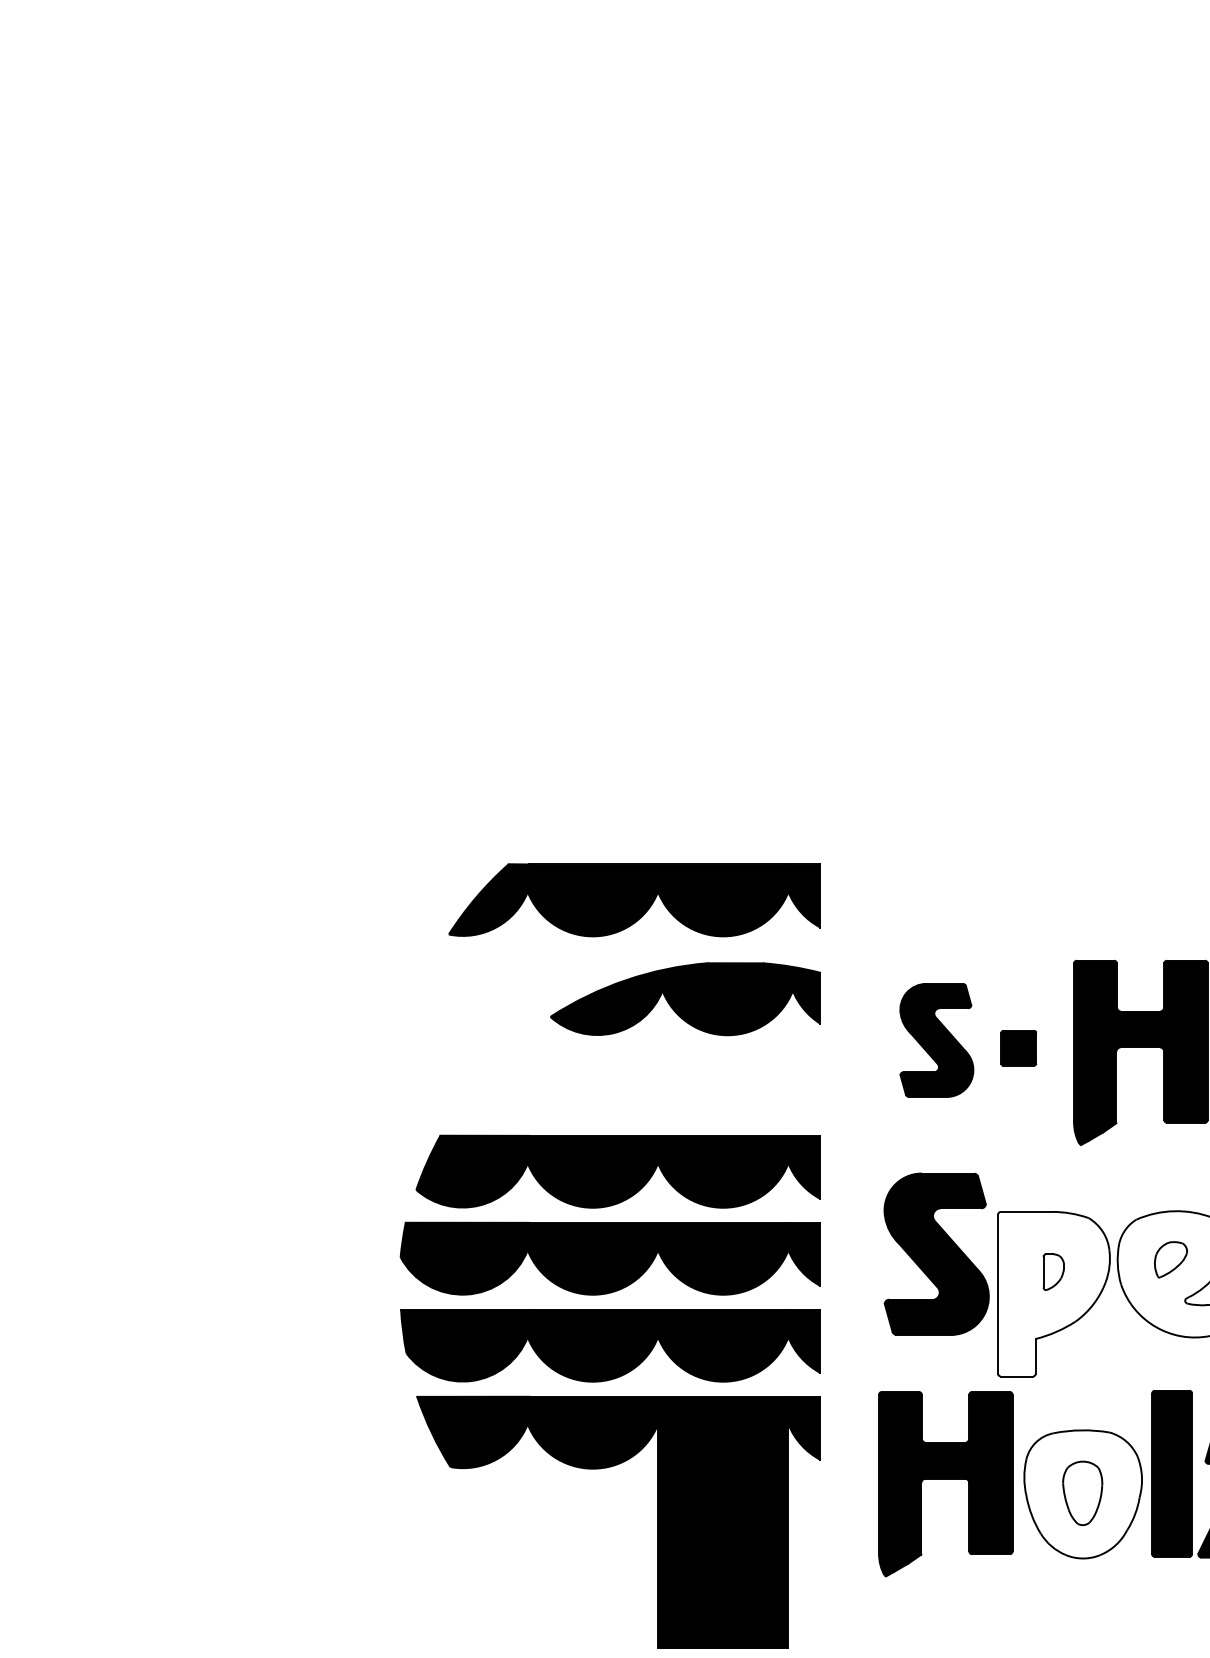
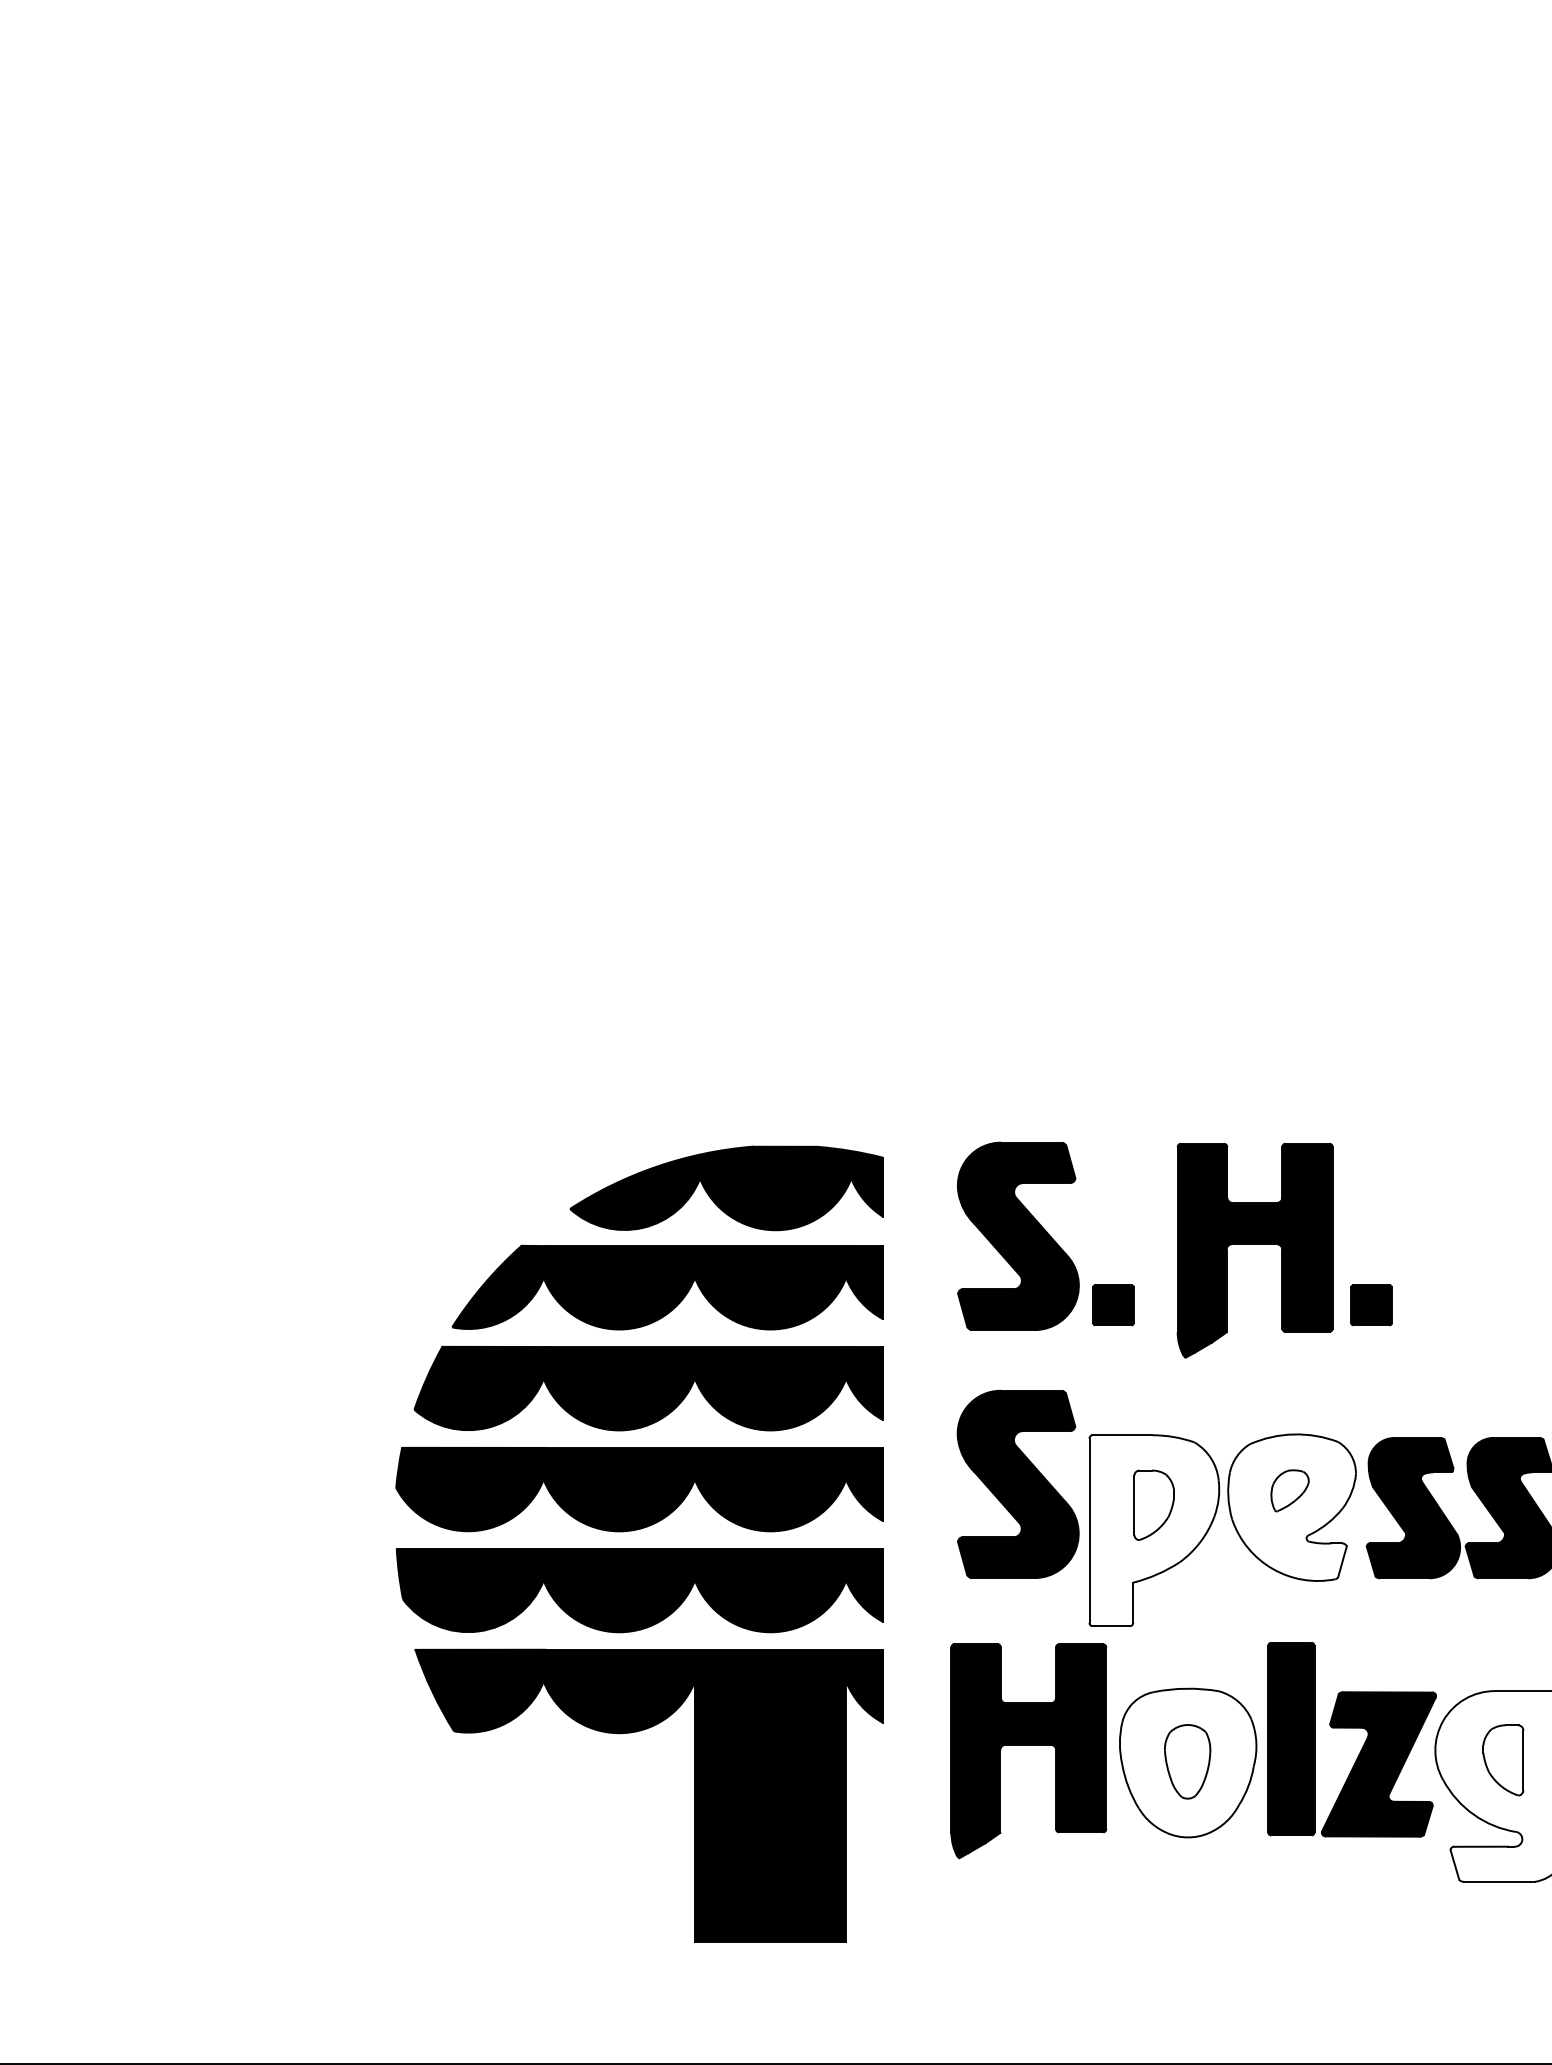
part: (634, 900) -> (667, 1287), moved
part: (936, 1039) -> (1018, 1235), size x1.43
part: (1018, 1048) -> (1113, 1305), moved
part: (1053, 1271) -> (1153, 1504), size x1.67

